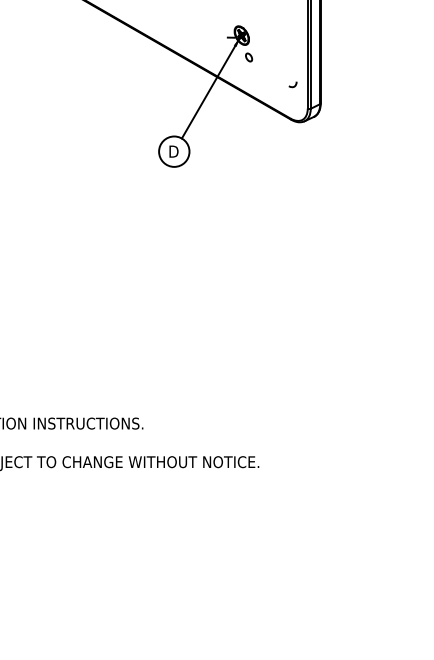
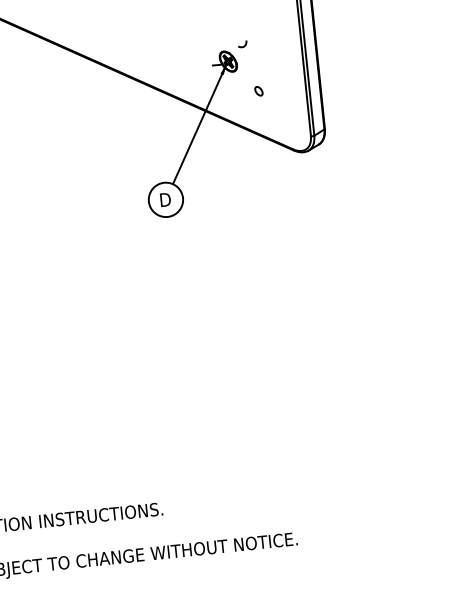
part: (249, 57) -> (259, 91), moved
curve: (292, 86) -> (242, 46), moved

